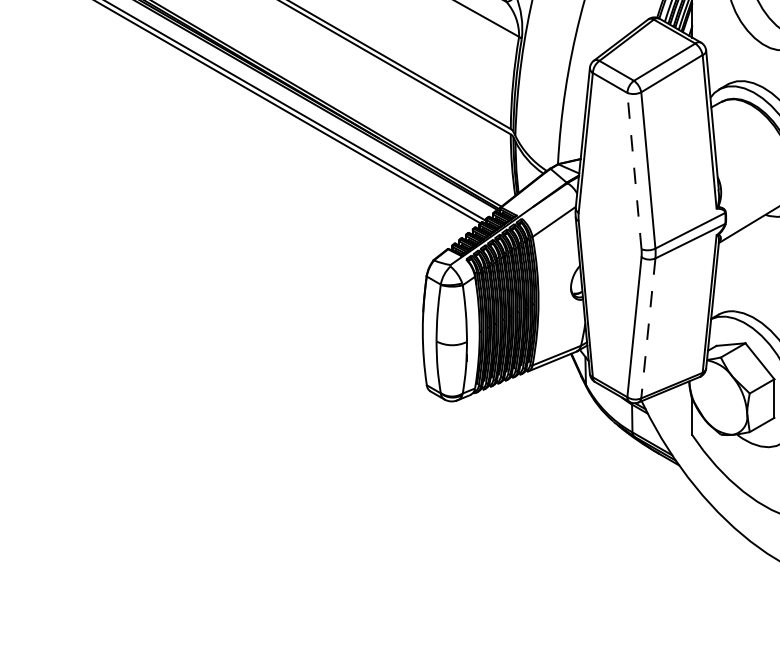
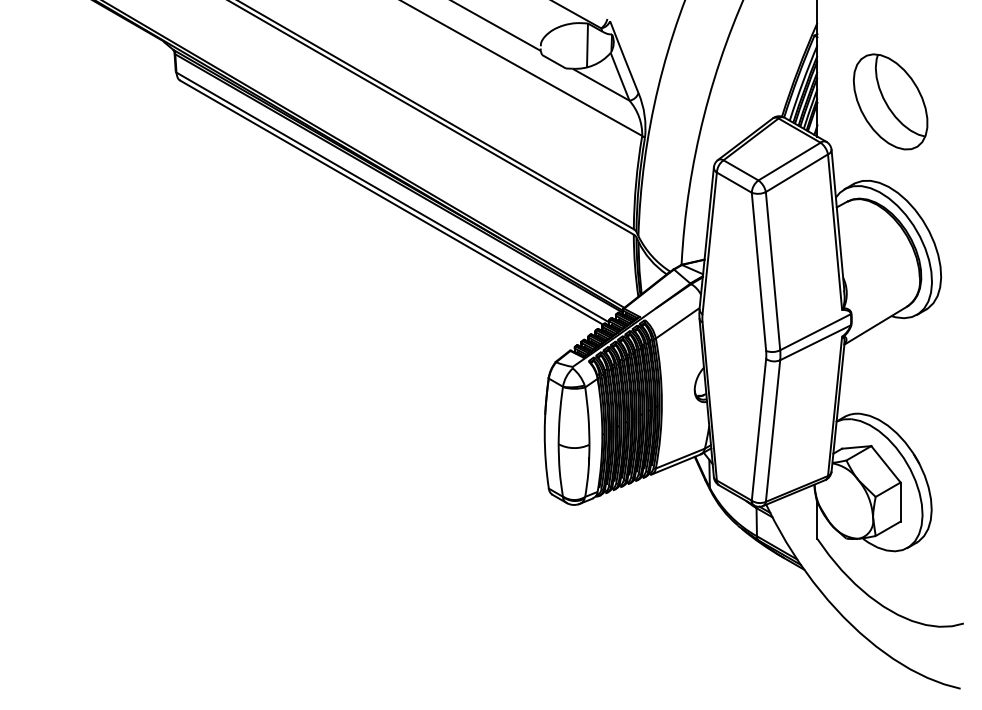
line: (633, 170) -> (758, 271), dashed -> solid
line: (648, 328) -> (773, 431), dashed -> solid

